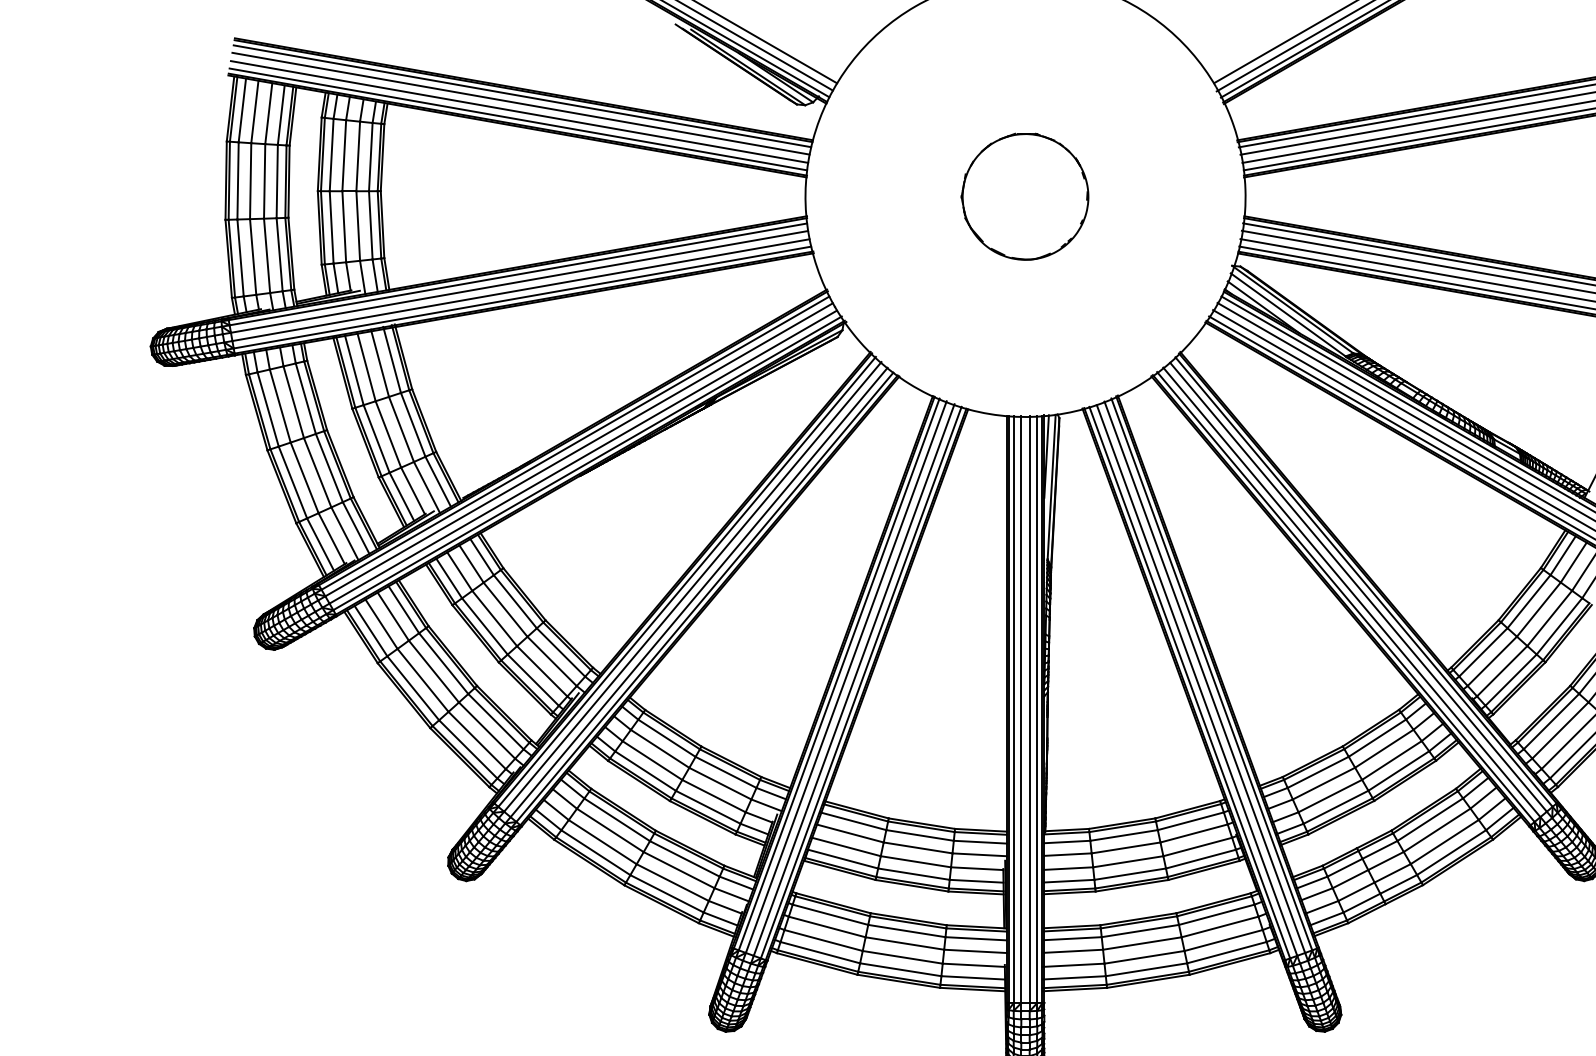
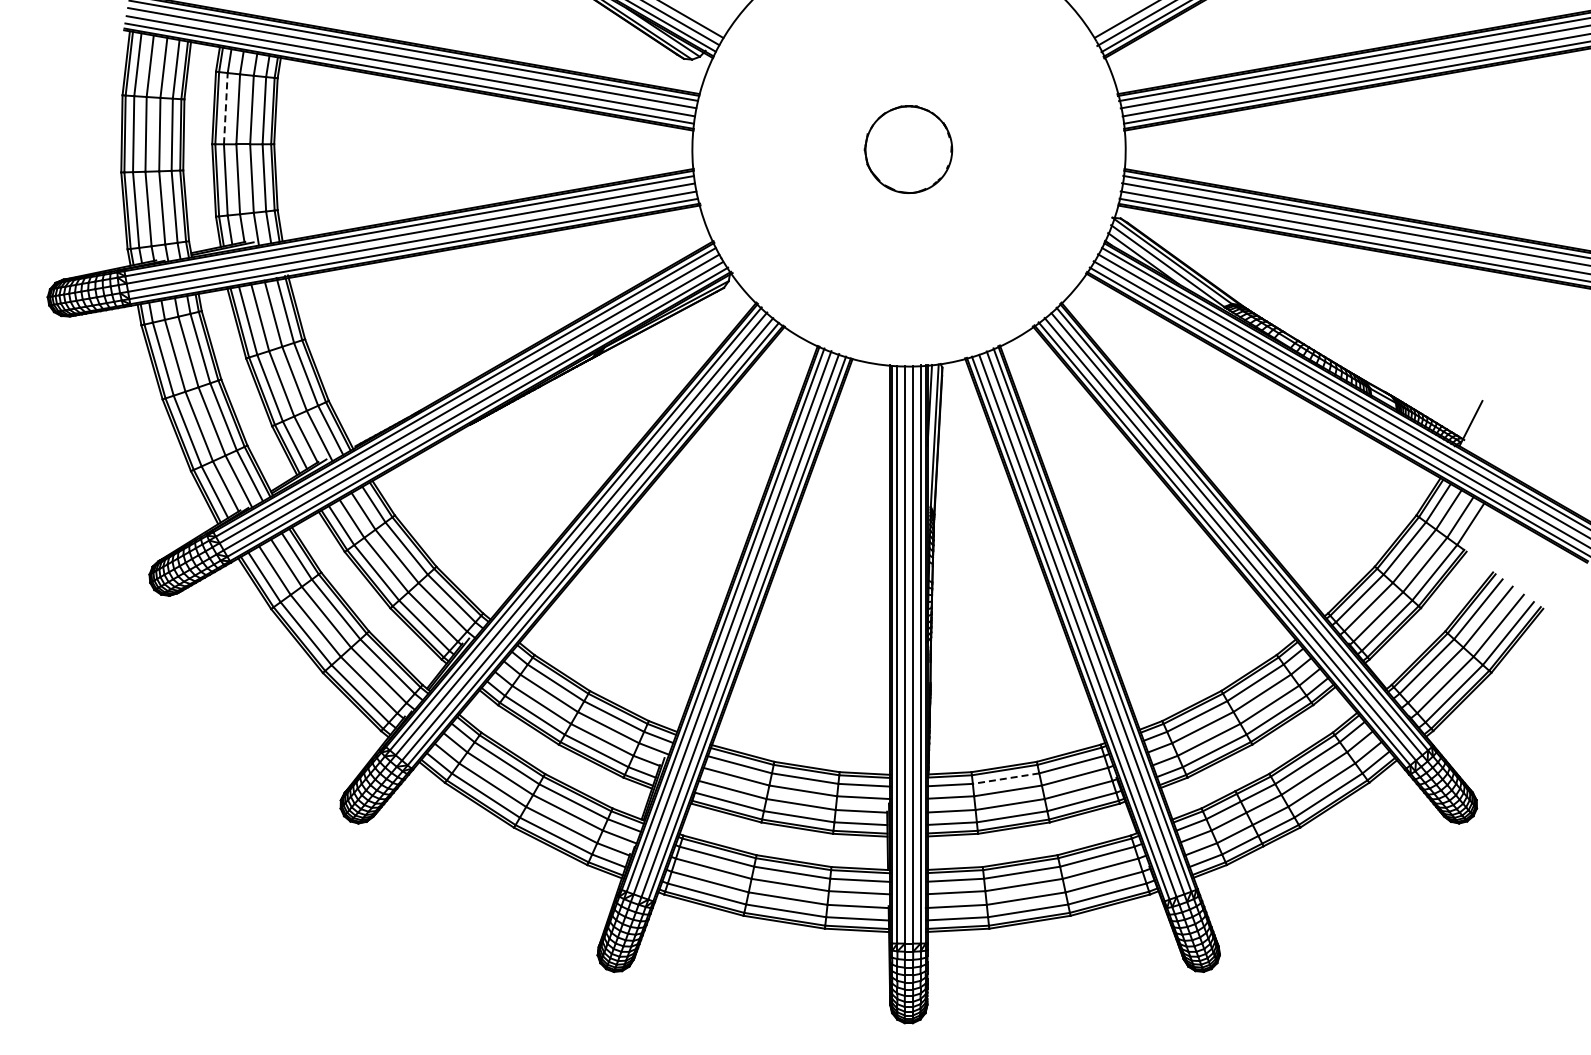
line: (331, 154) -> (225, 108), solid -> dashed
part: (1024, 196) -> (908, 149), size x0.7
line: (1124, 835) -> (1006, 778), solid -> dashed

